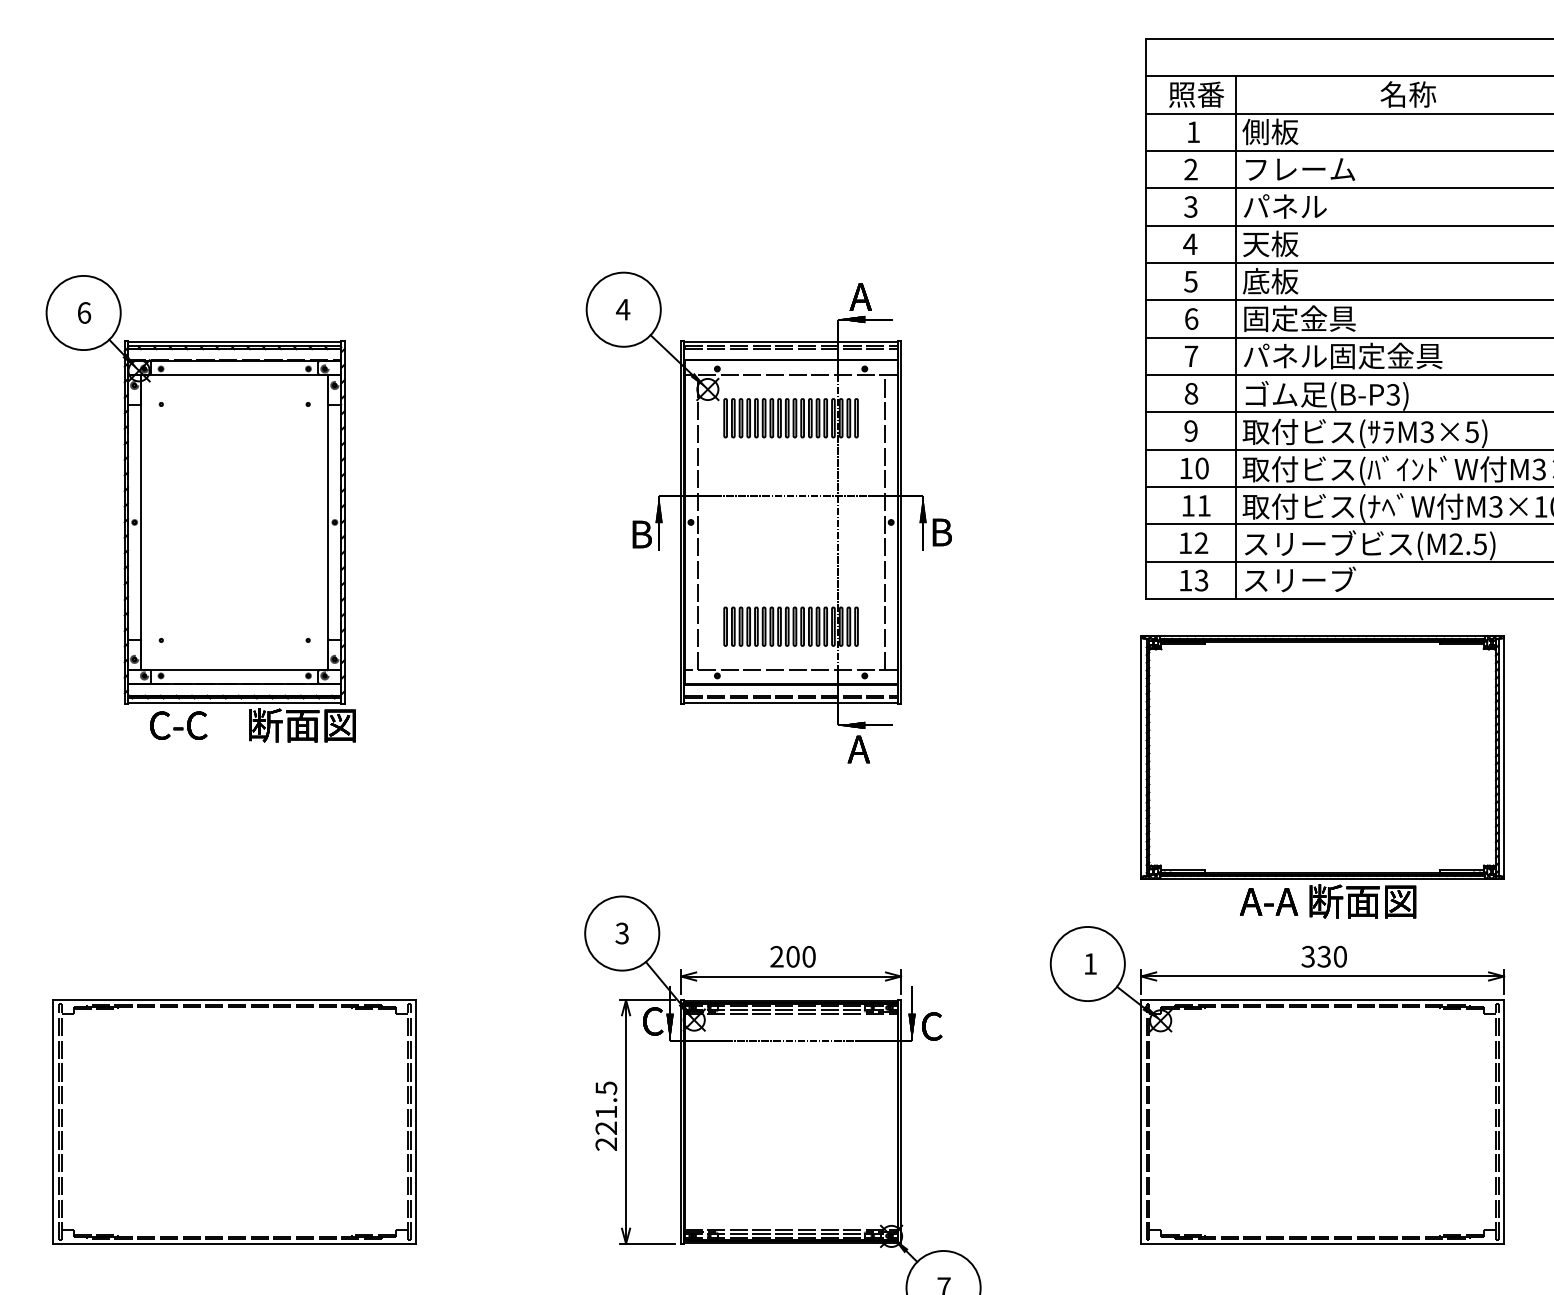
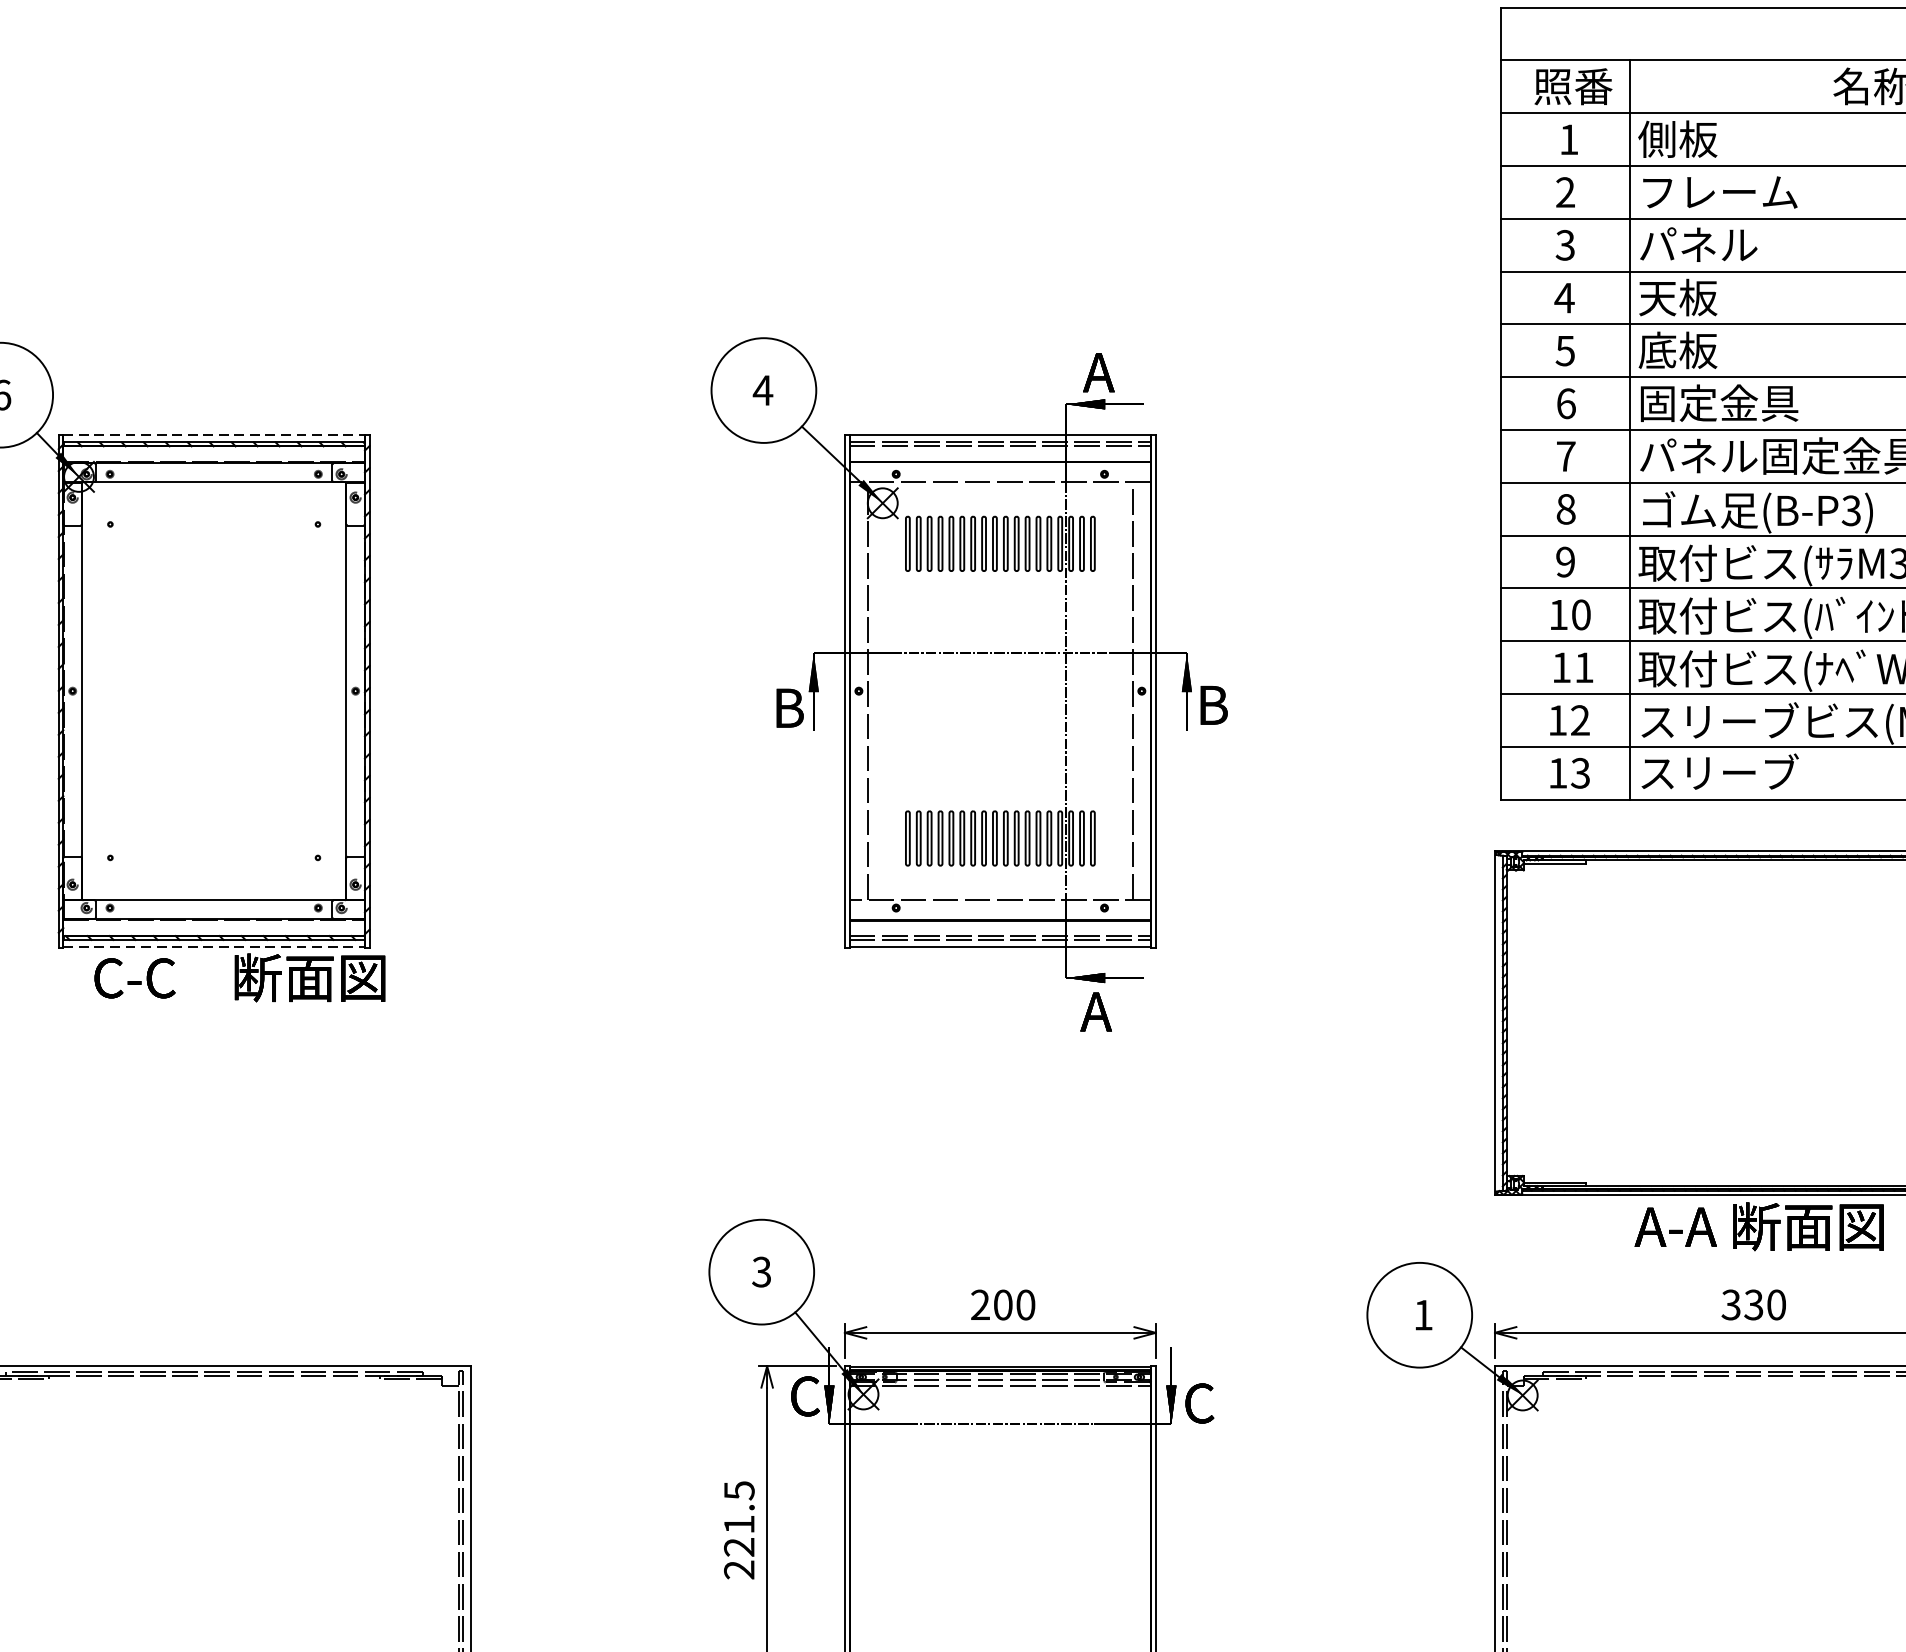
line: (234, 341) -> (213, 435), solid -> dashed
line: (234, 703) -> (213, 947), solid -> dashed

